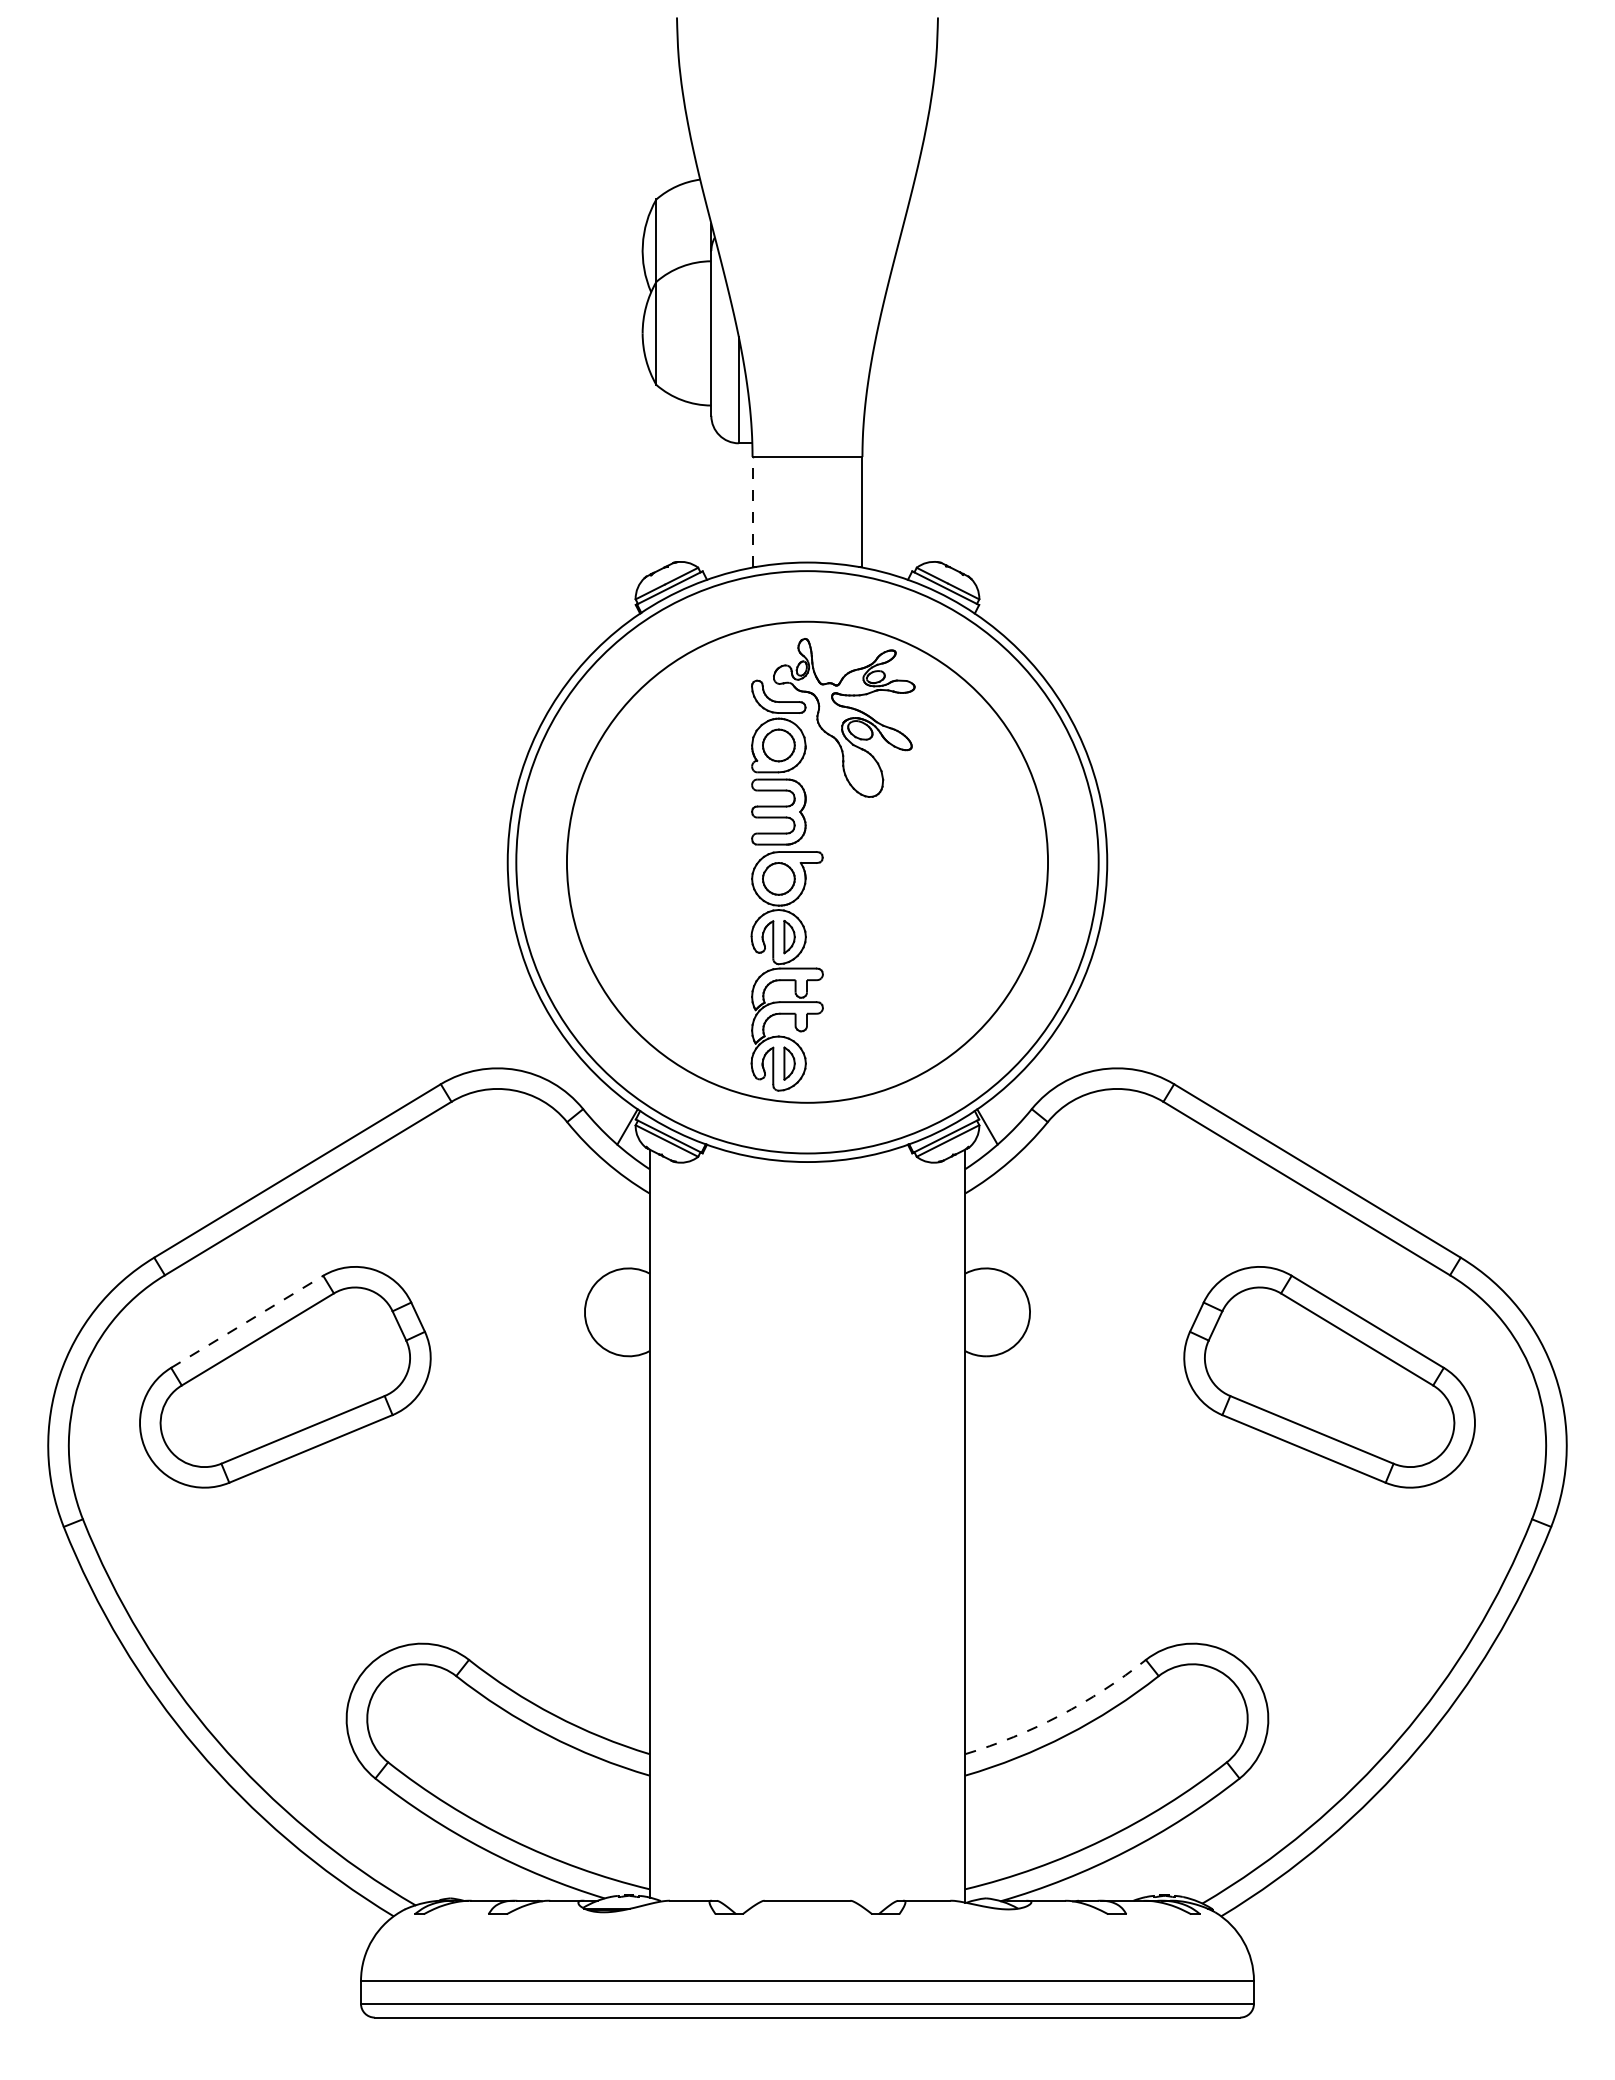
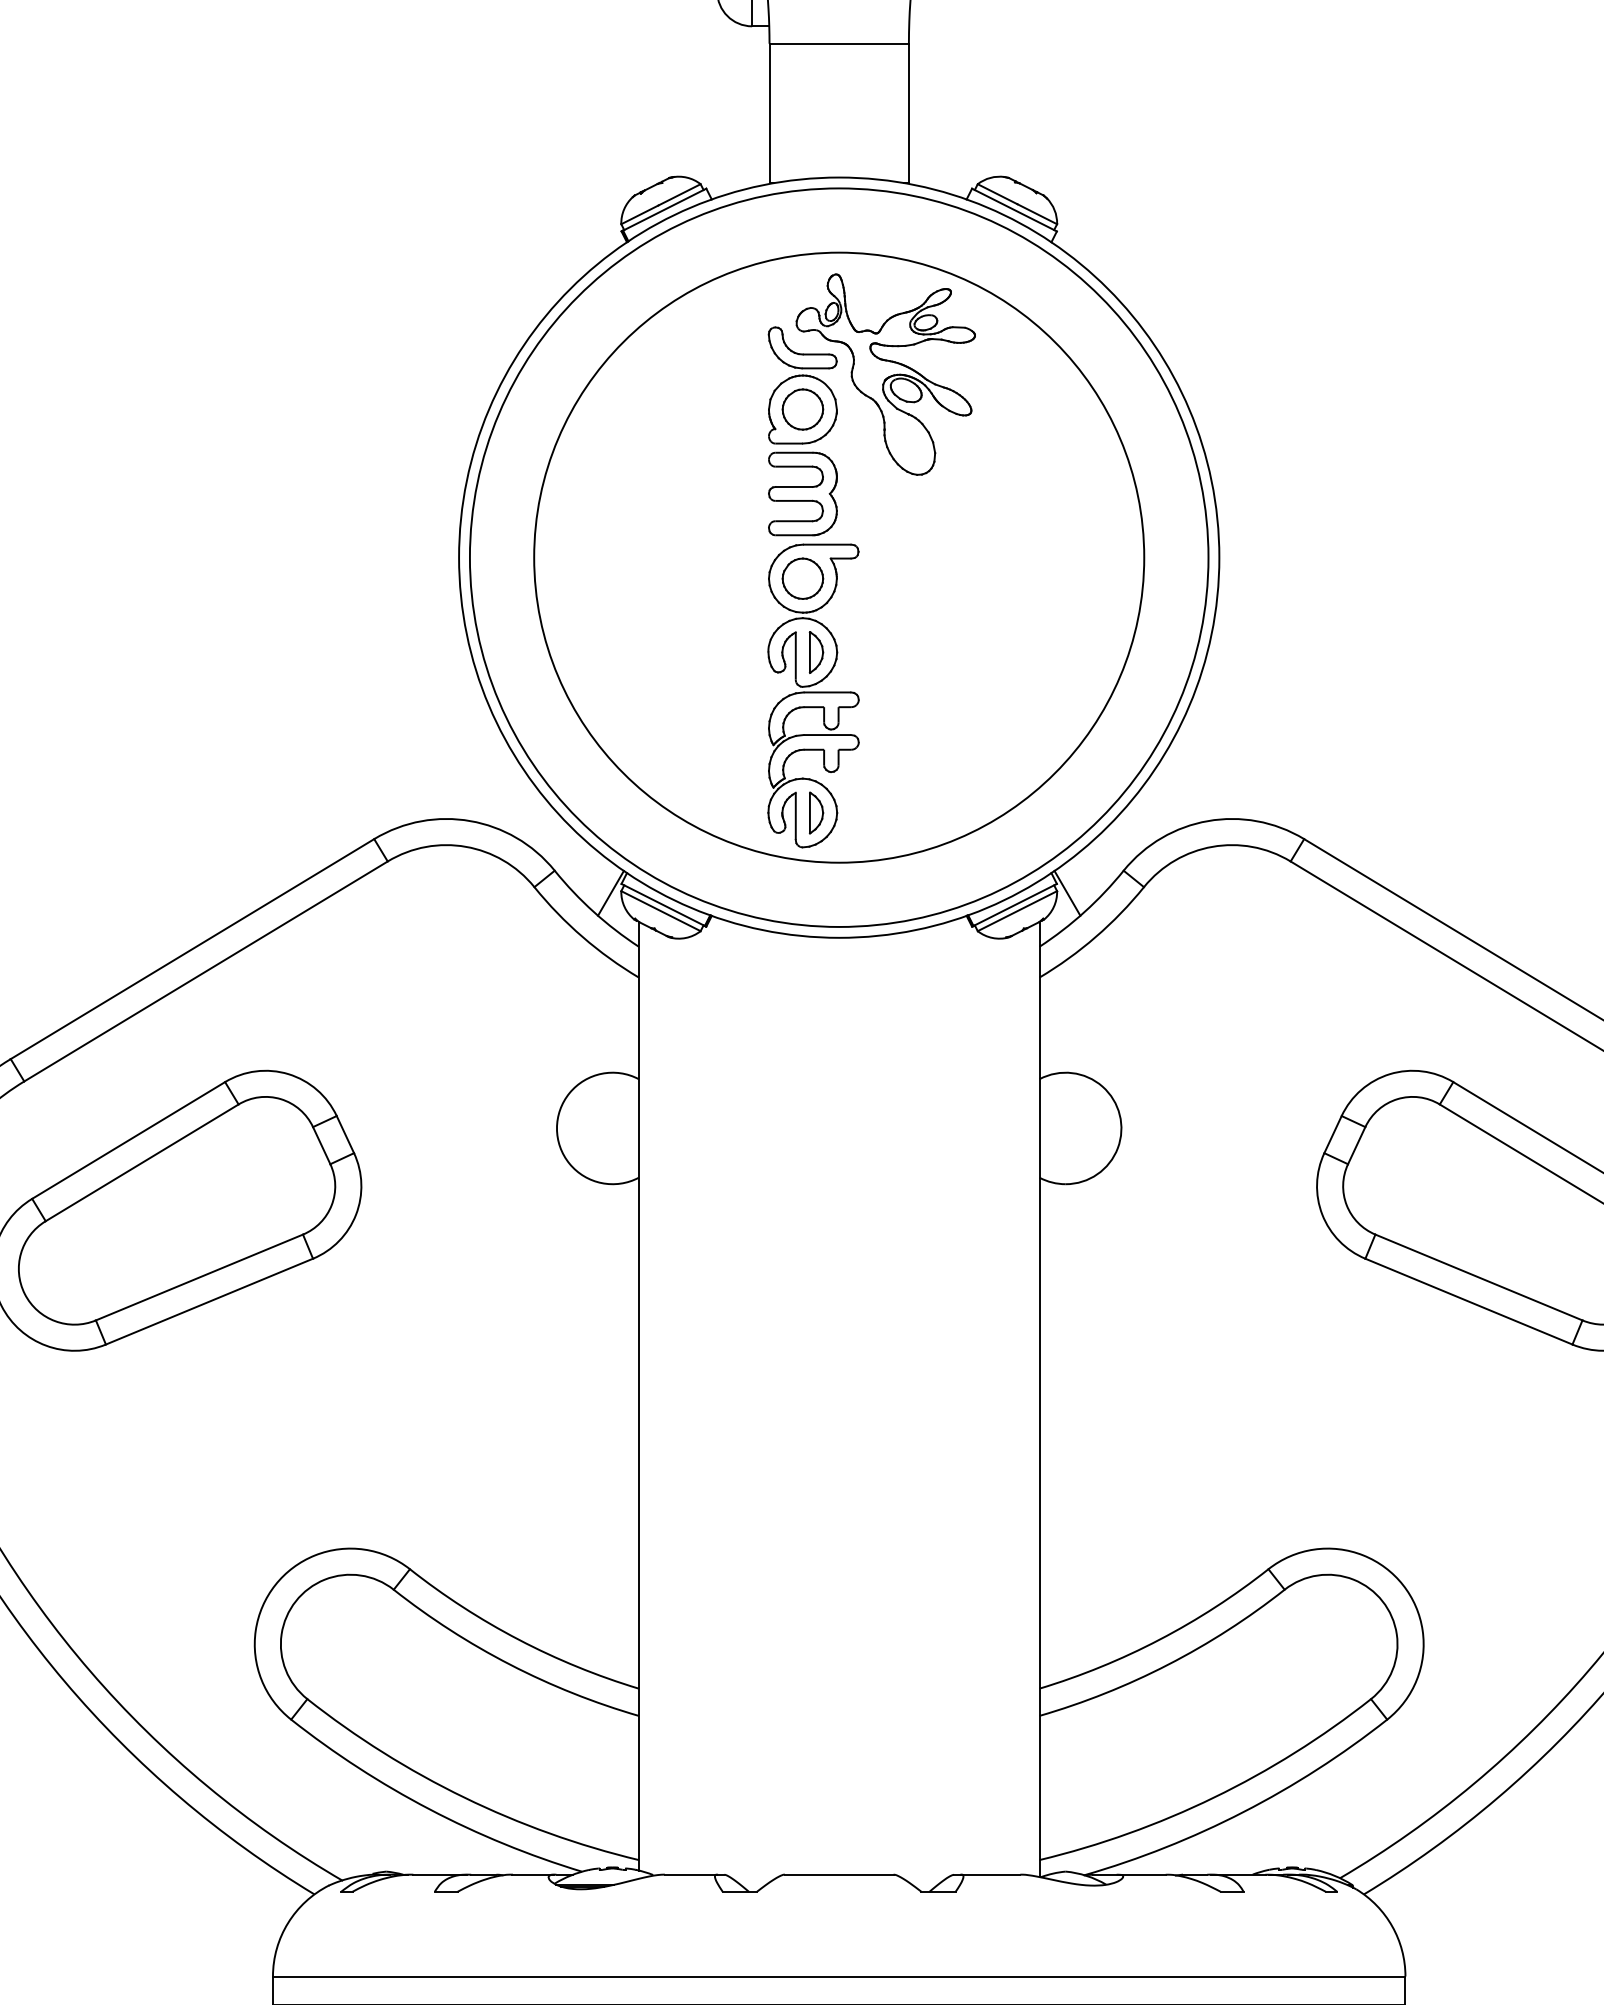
line: (752, 512) -> (769, 114), dashed -> solid
line: (247, 1321) -> (129, 1140), dashed -> solid
arc: (1060, 1715) -> (1160, 1639), dashed -> solid

